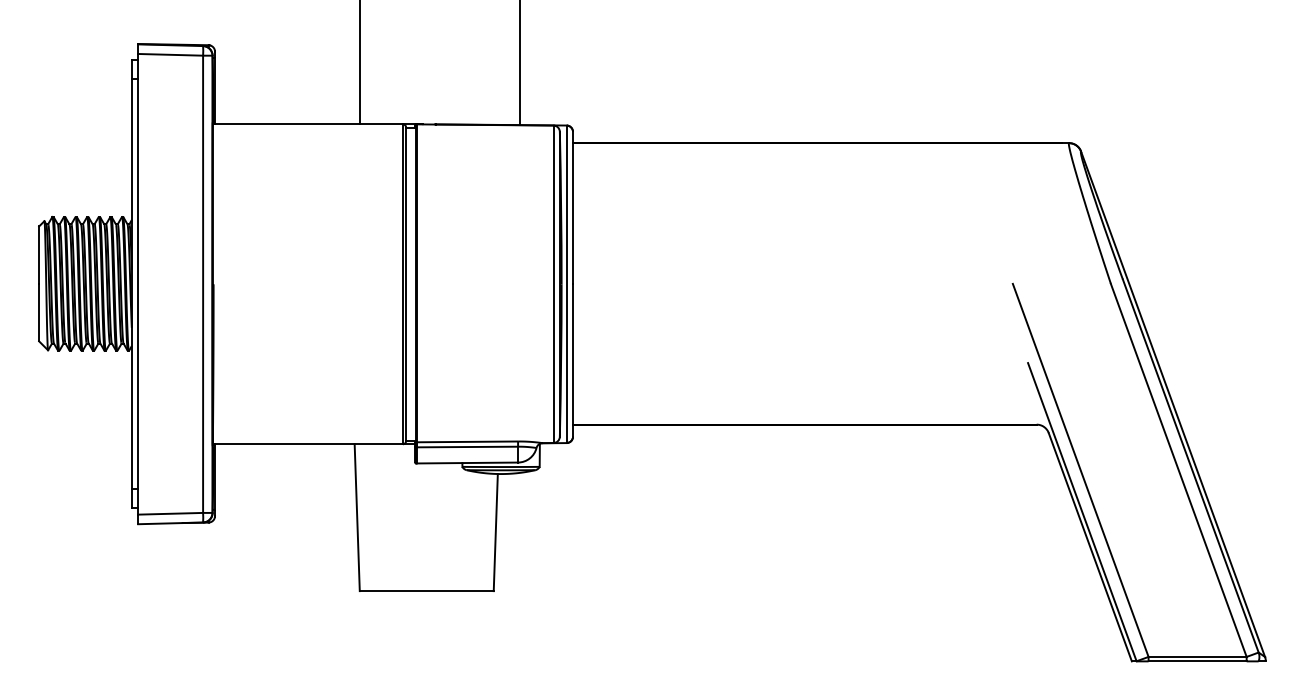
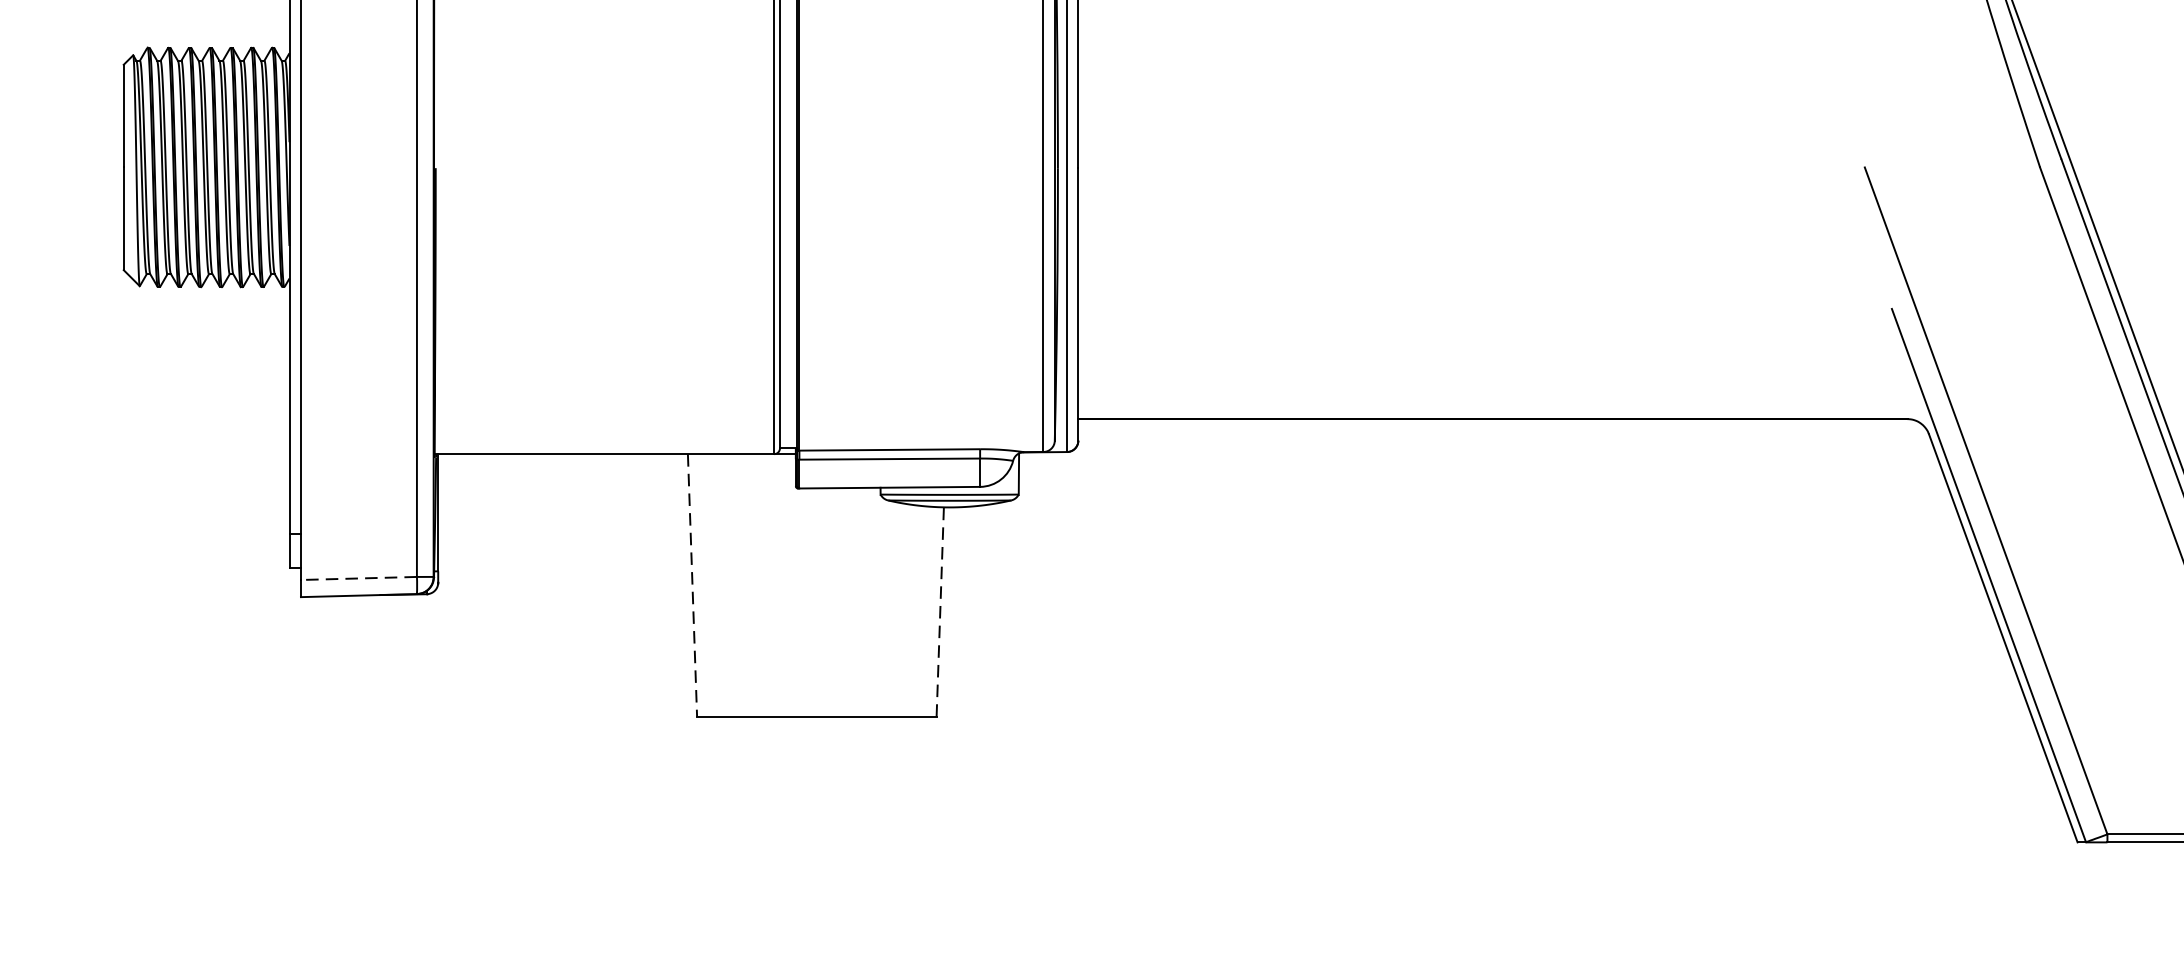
line: (170, 513) -> (358, 577), solid -> dashed
line: (357, 518) -> (692, 586), solid -> dashed
line: (495, 532) -> (939, 611), solid -> dashed

